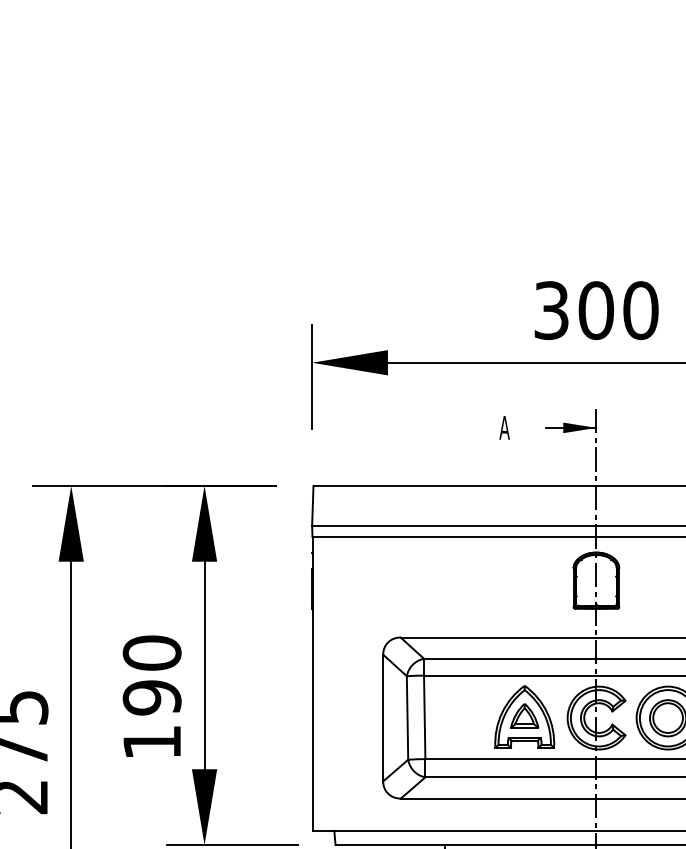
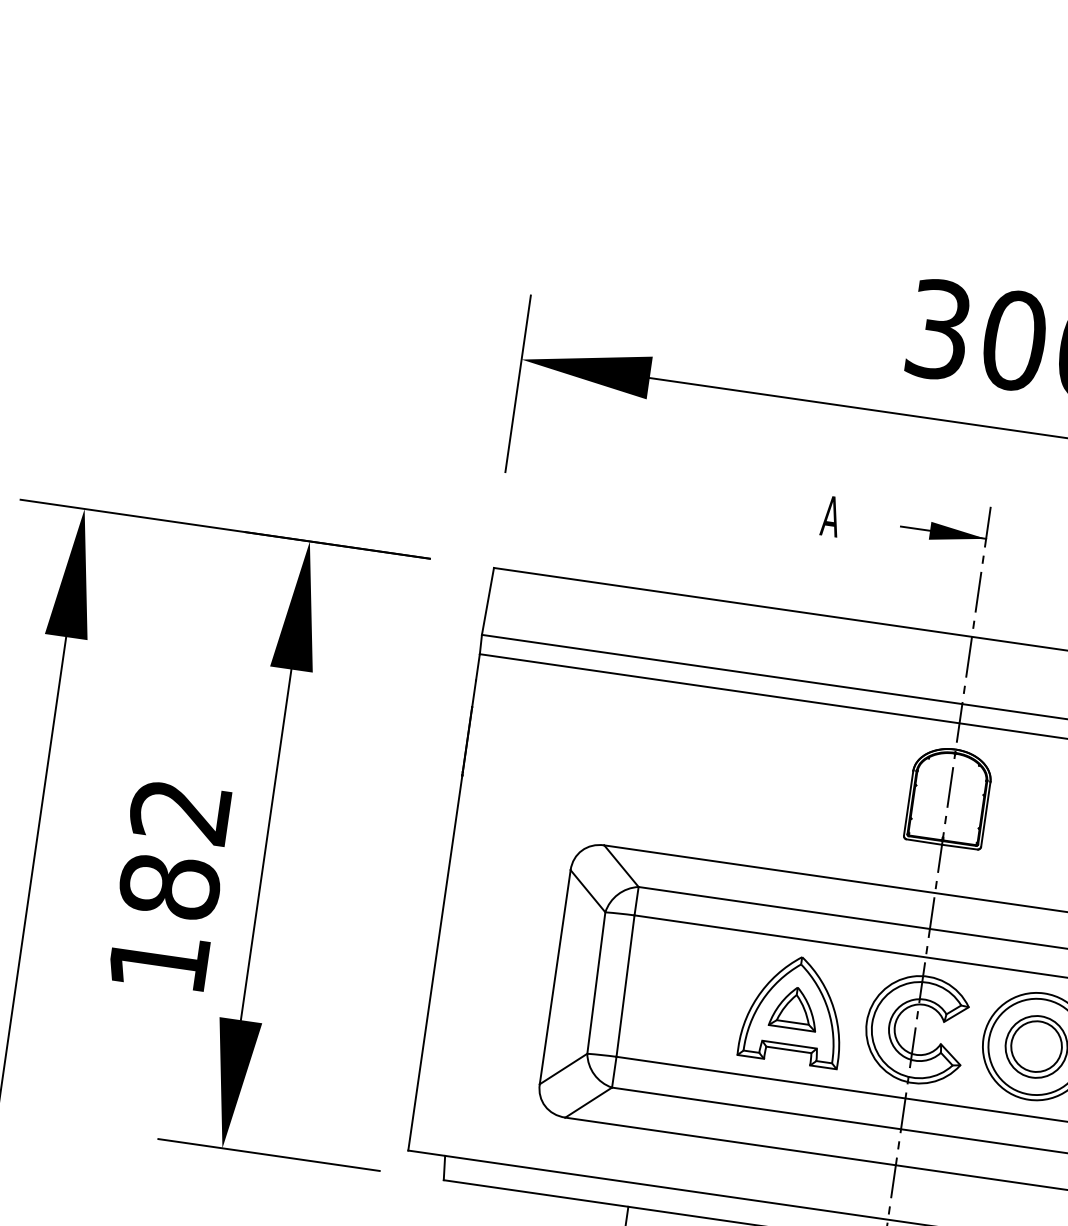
text: (151, 675) -> (174, 848), 190 -> 182

